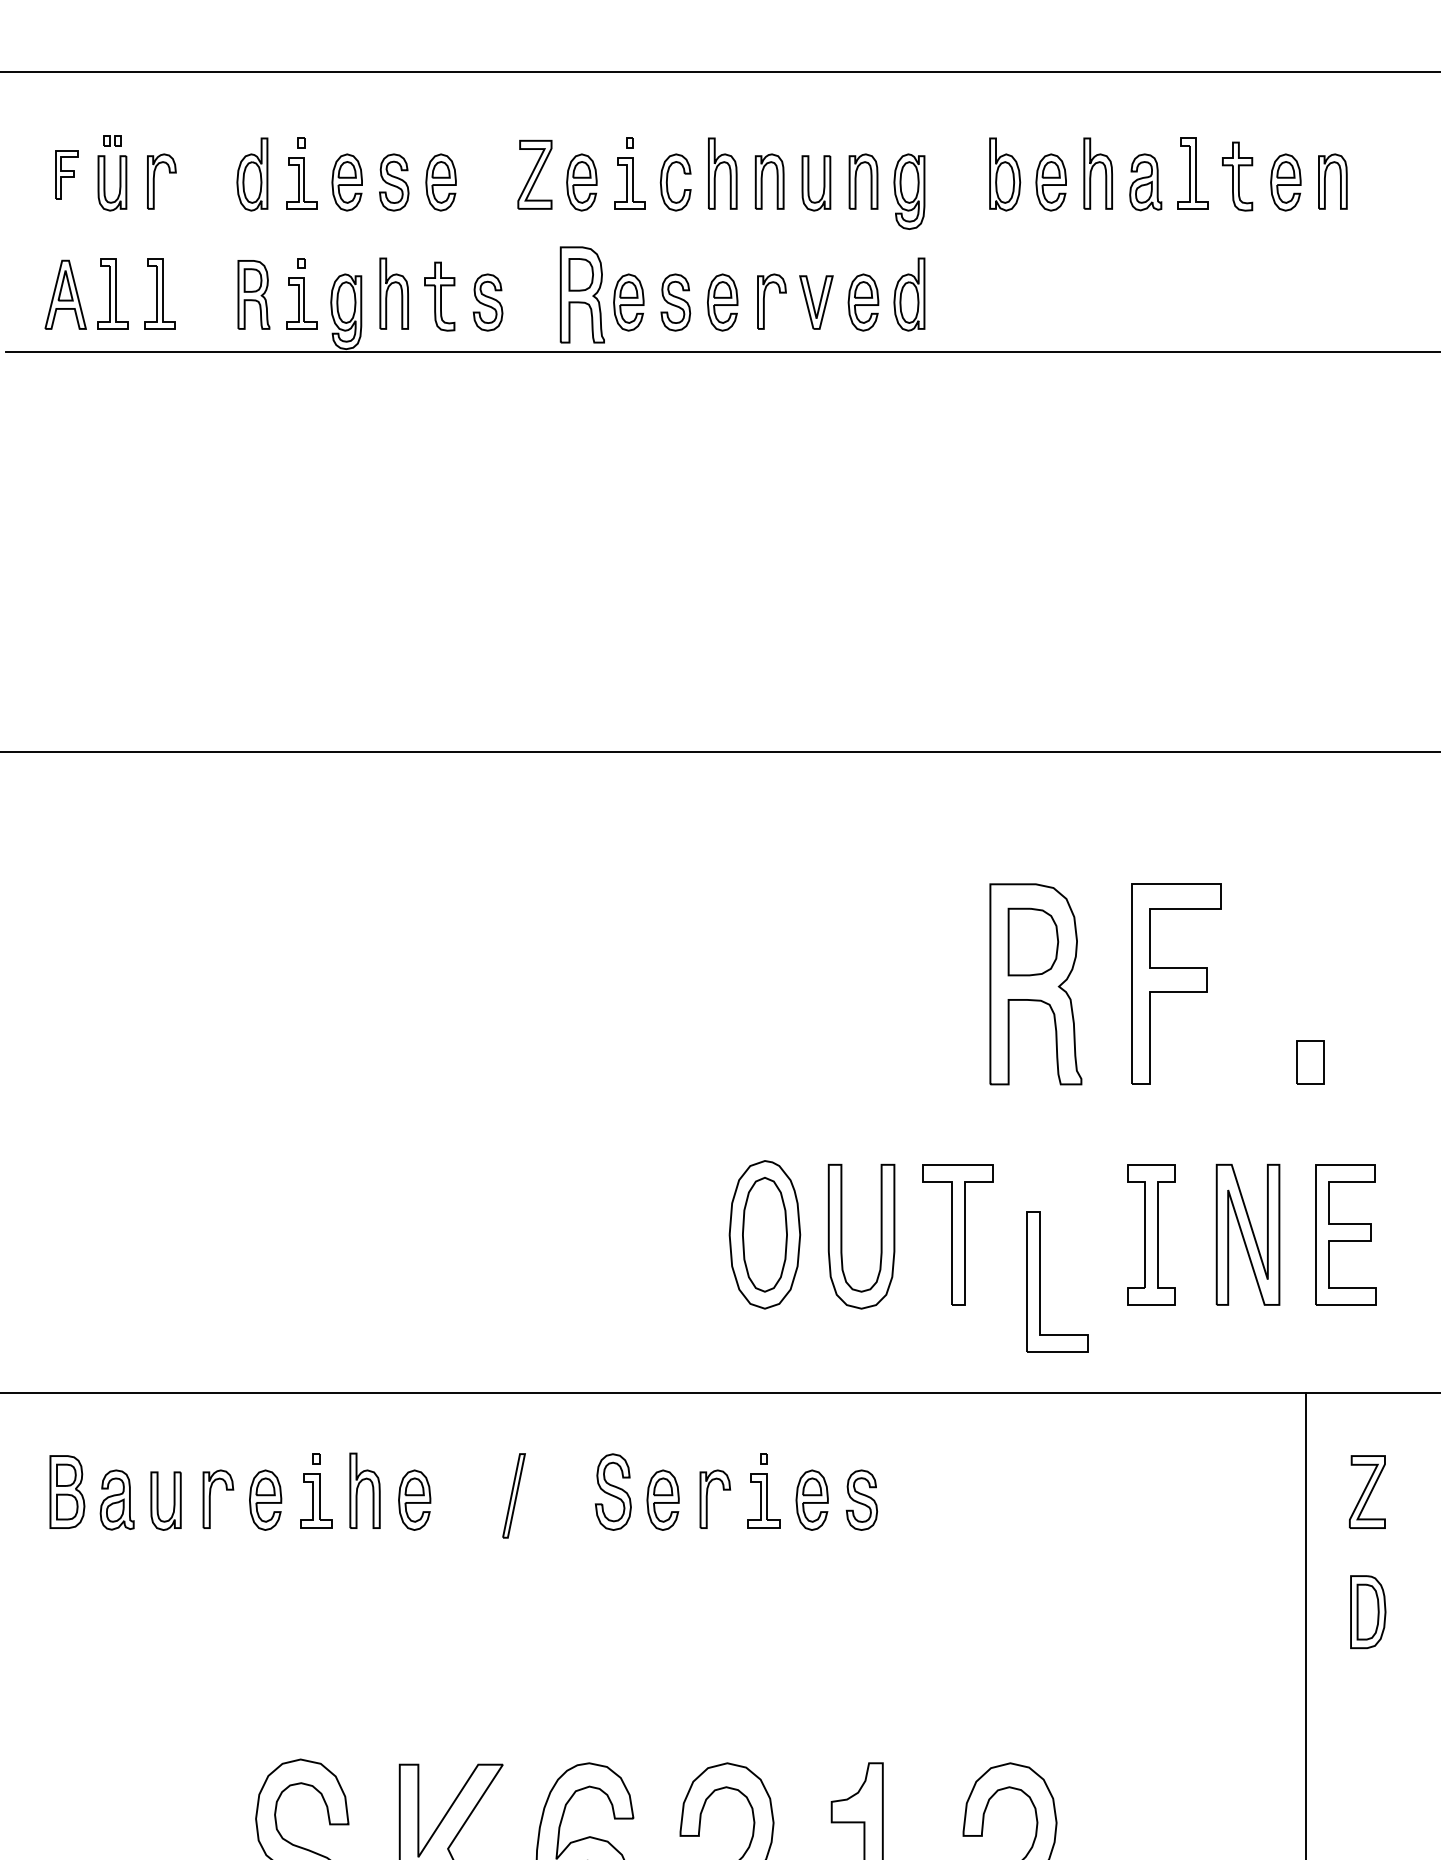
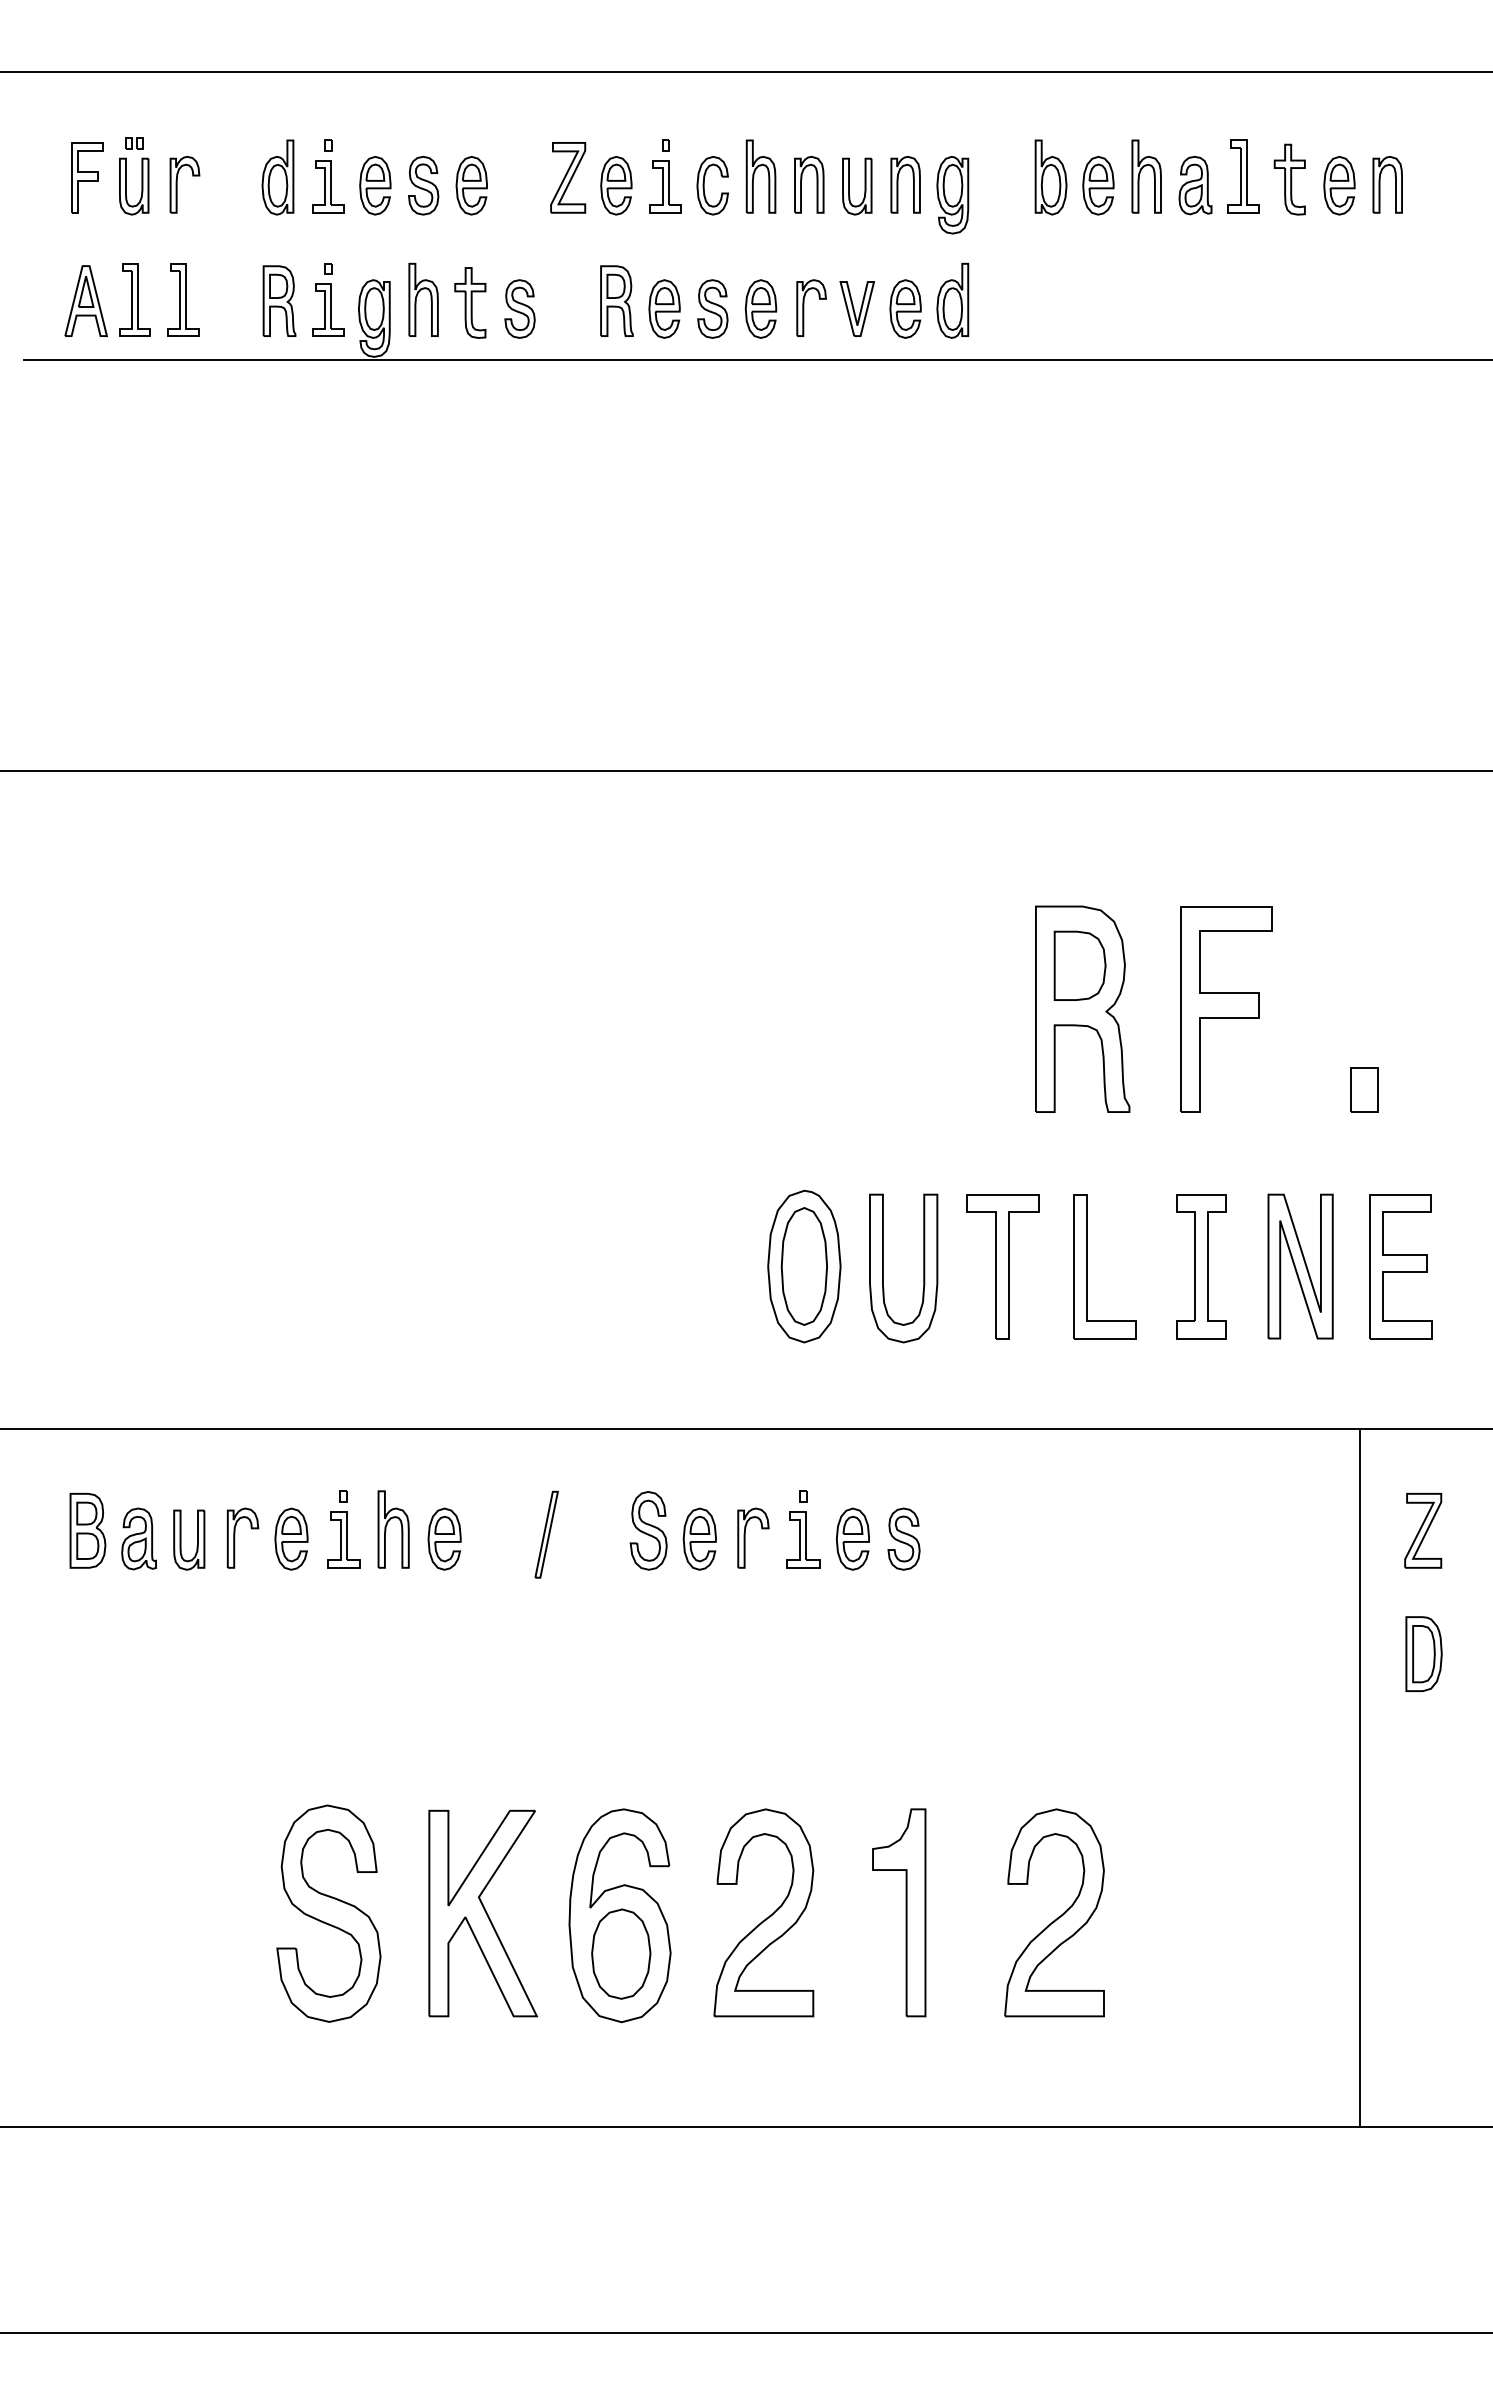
part: (66, 174) -> (87, 177), size x1.43
part: (582, 294) -> (616, 300), size x0.71
part: (1040, 1281) -> (1087, 1266), moved

